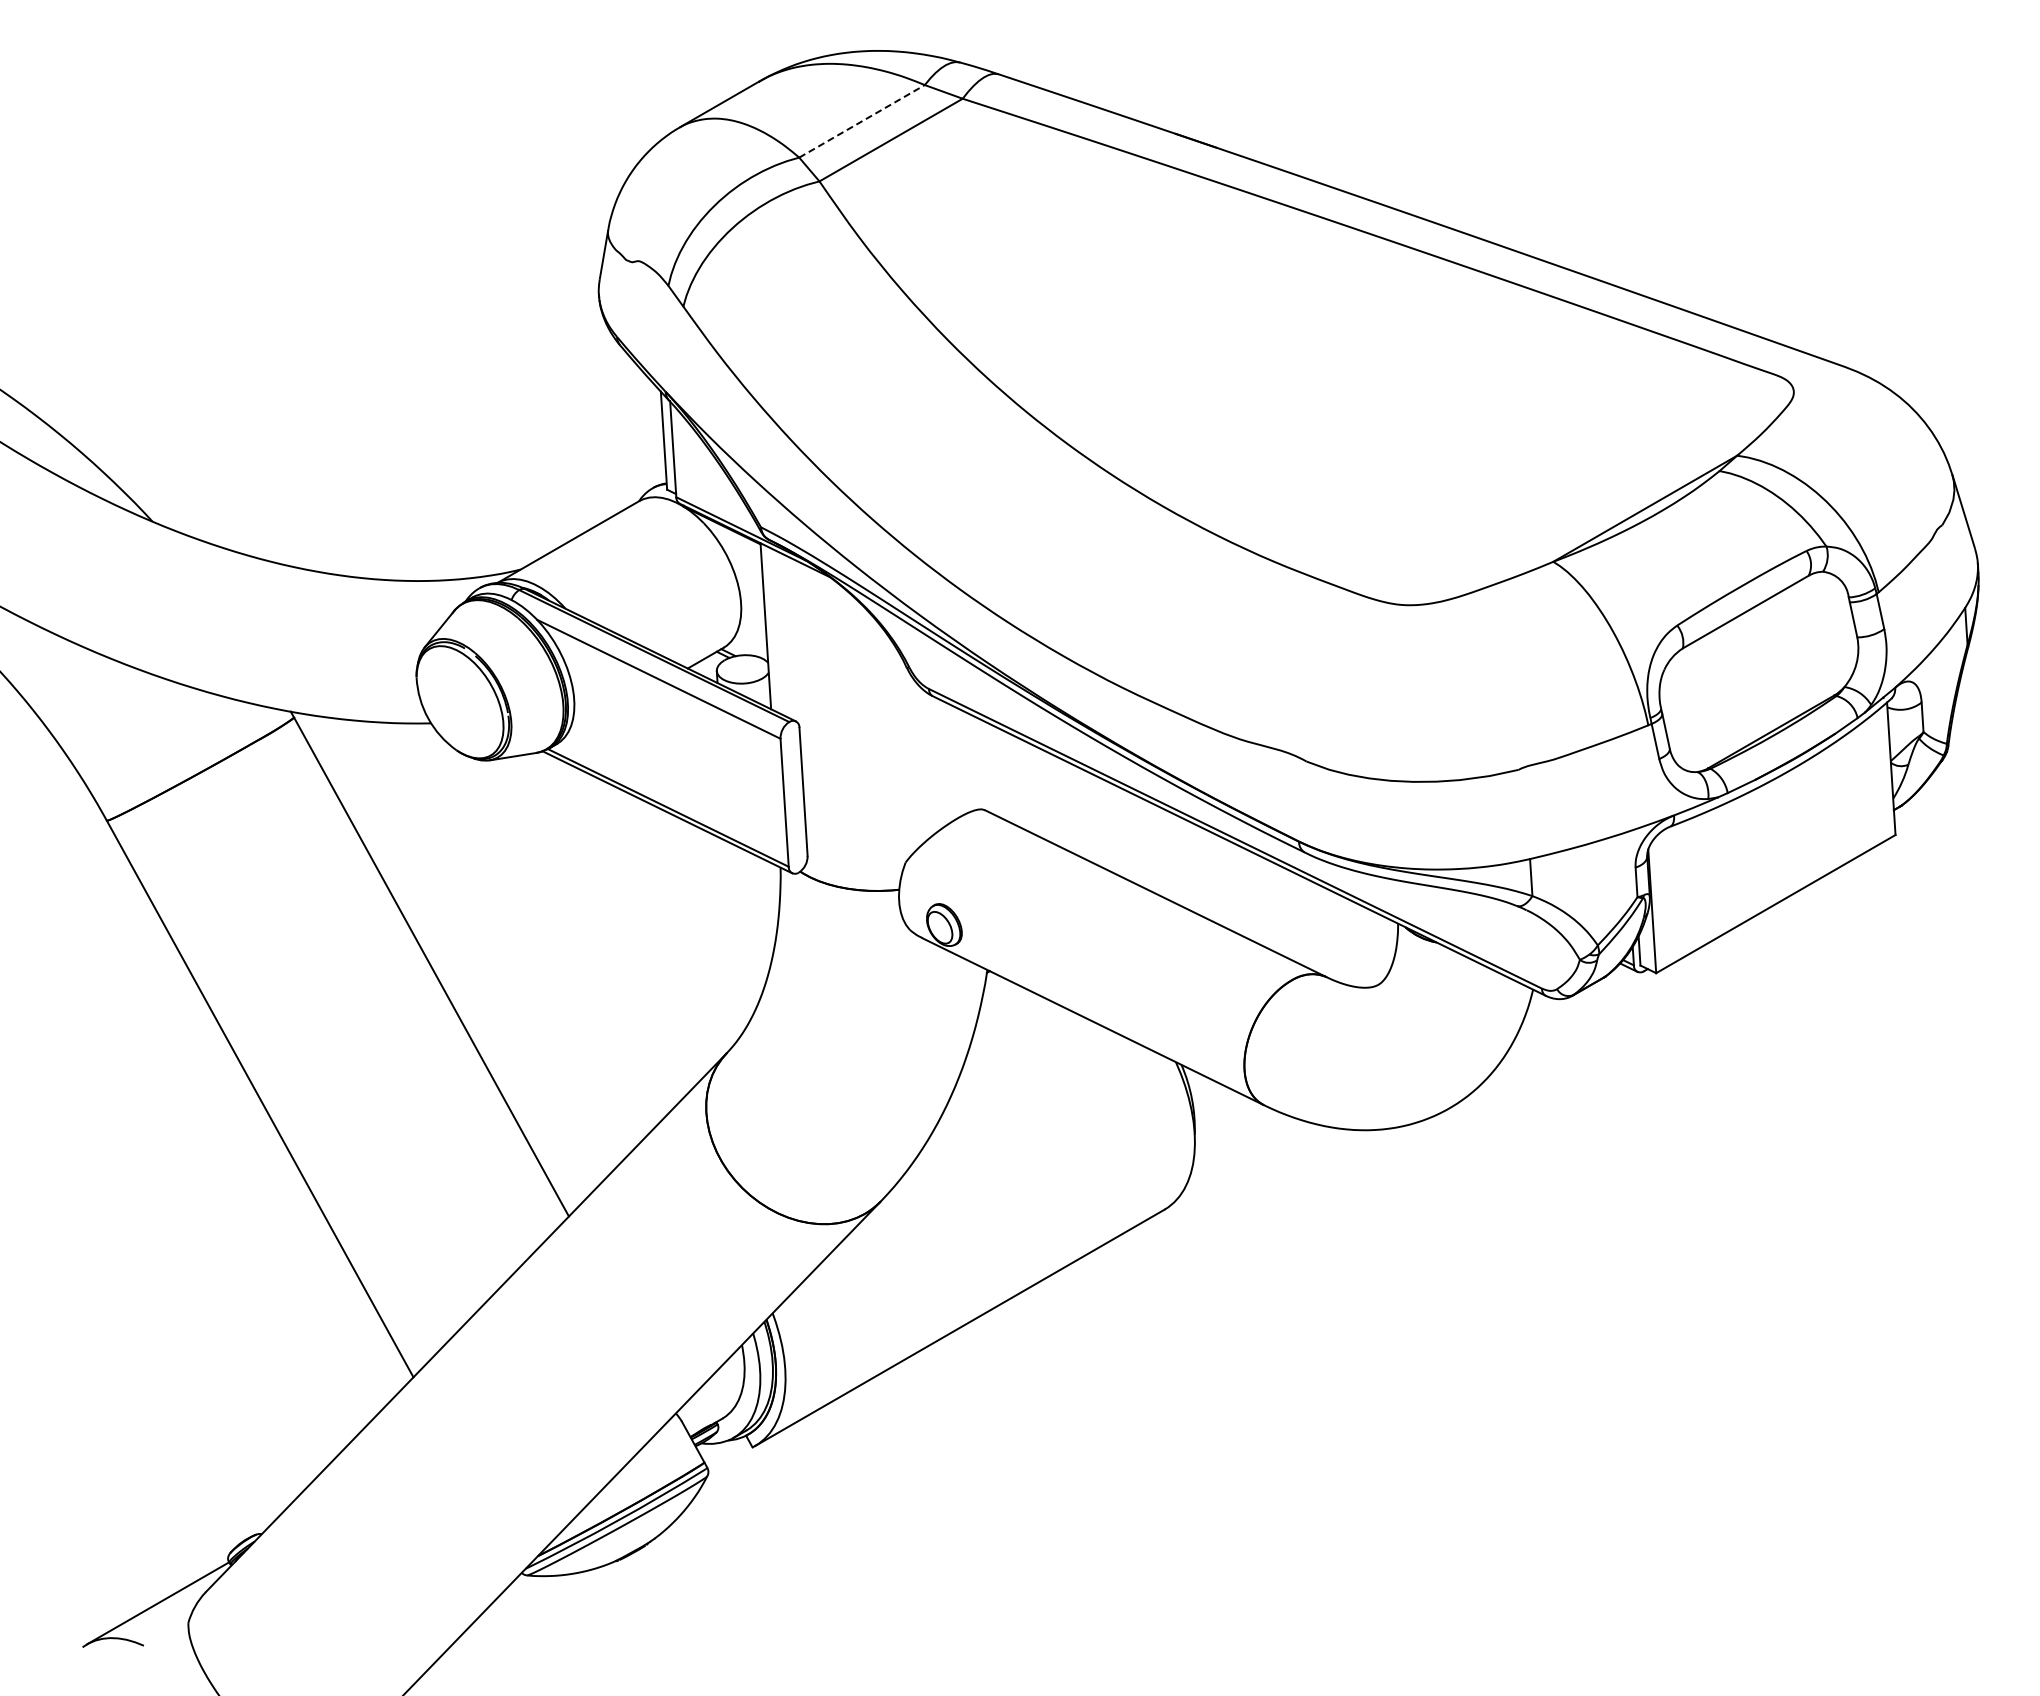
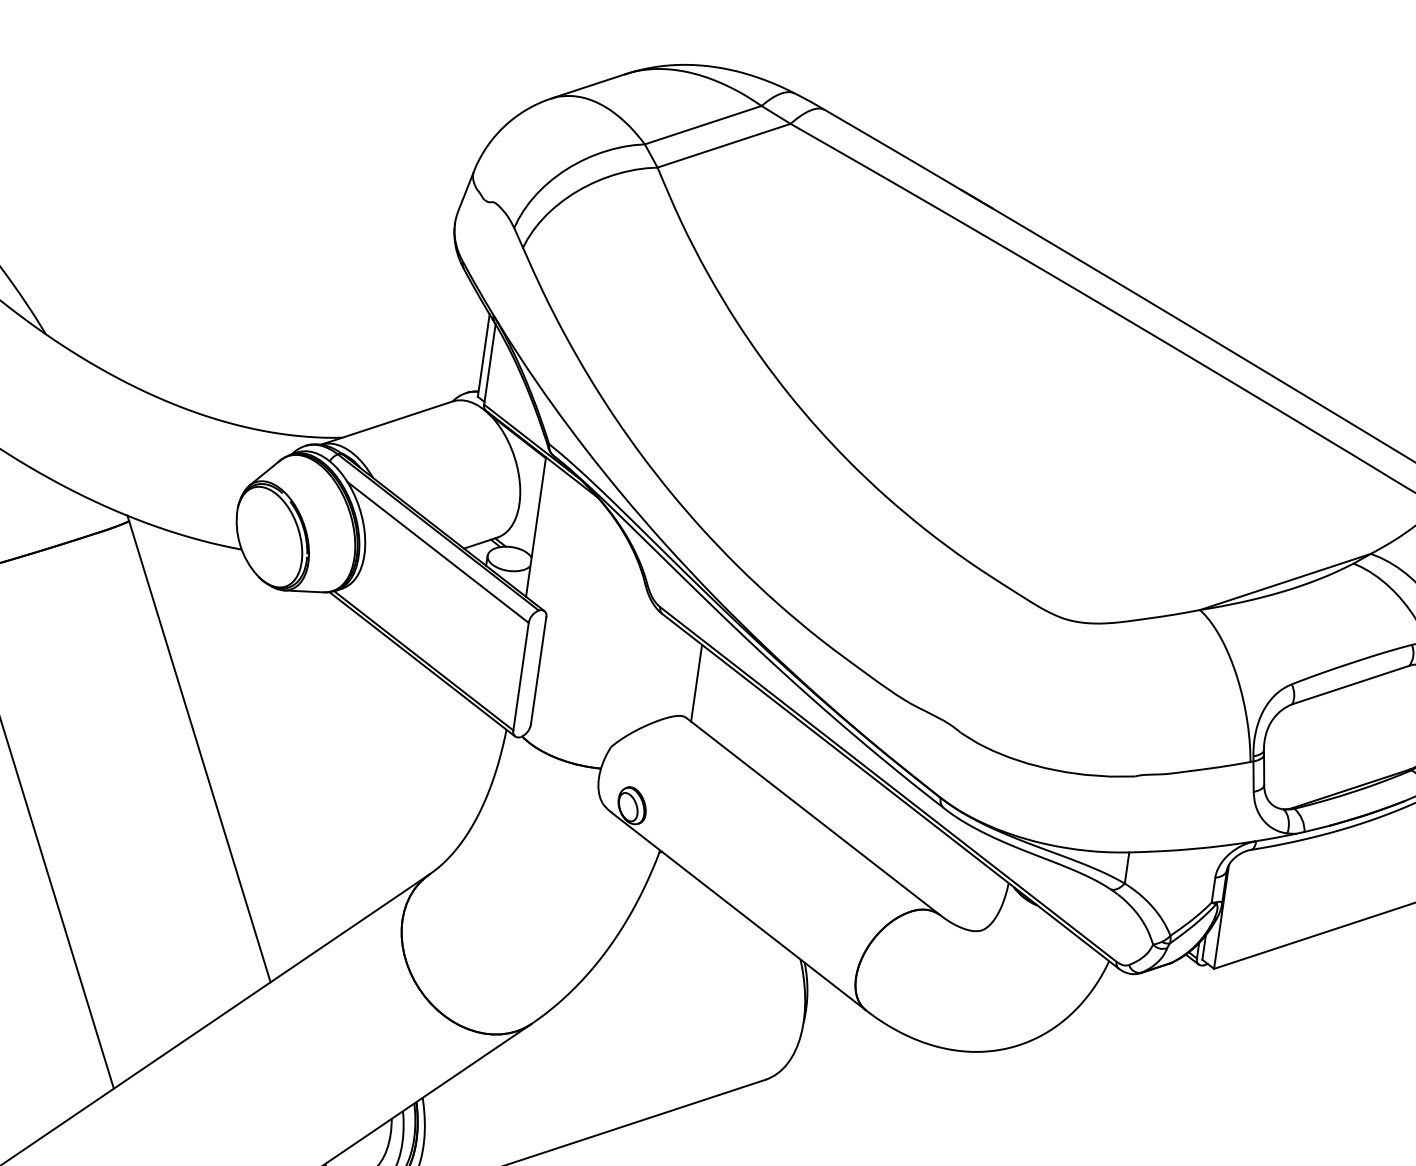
line: (862, 121) -> (703, 125), dashed -> solid
line: (989, 767) -> (697, 682), added

